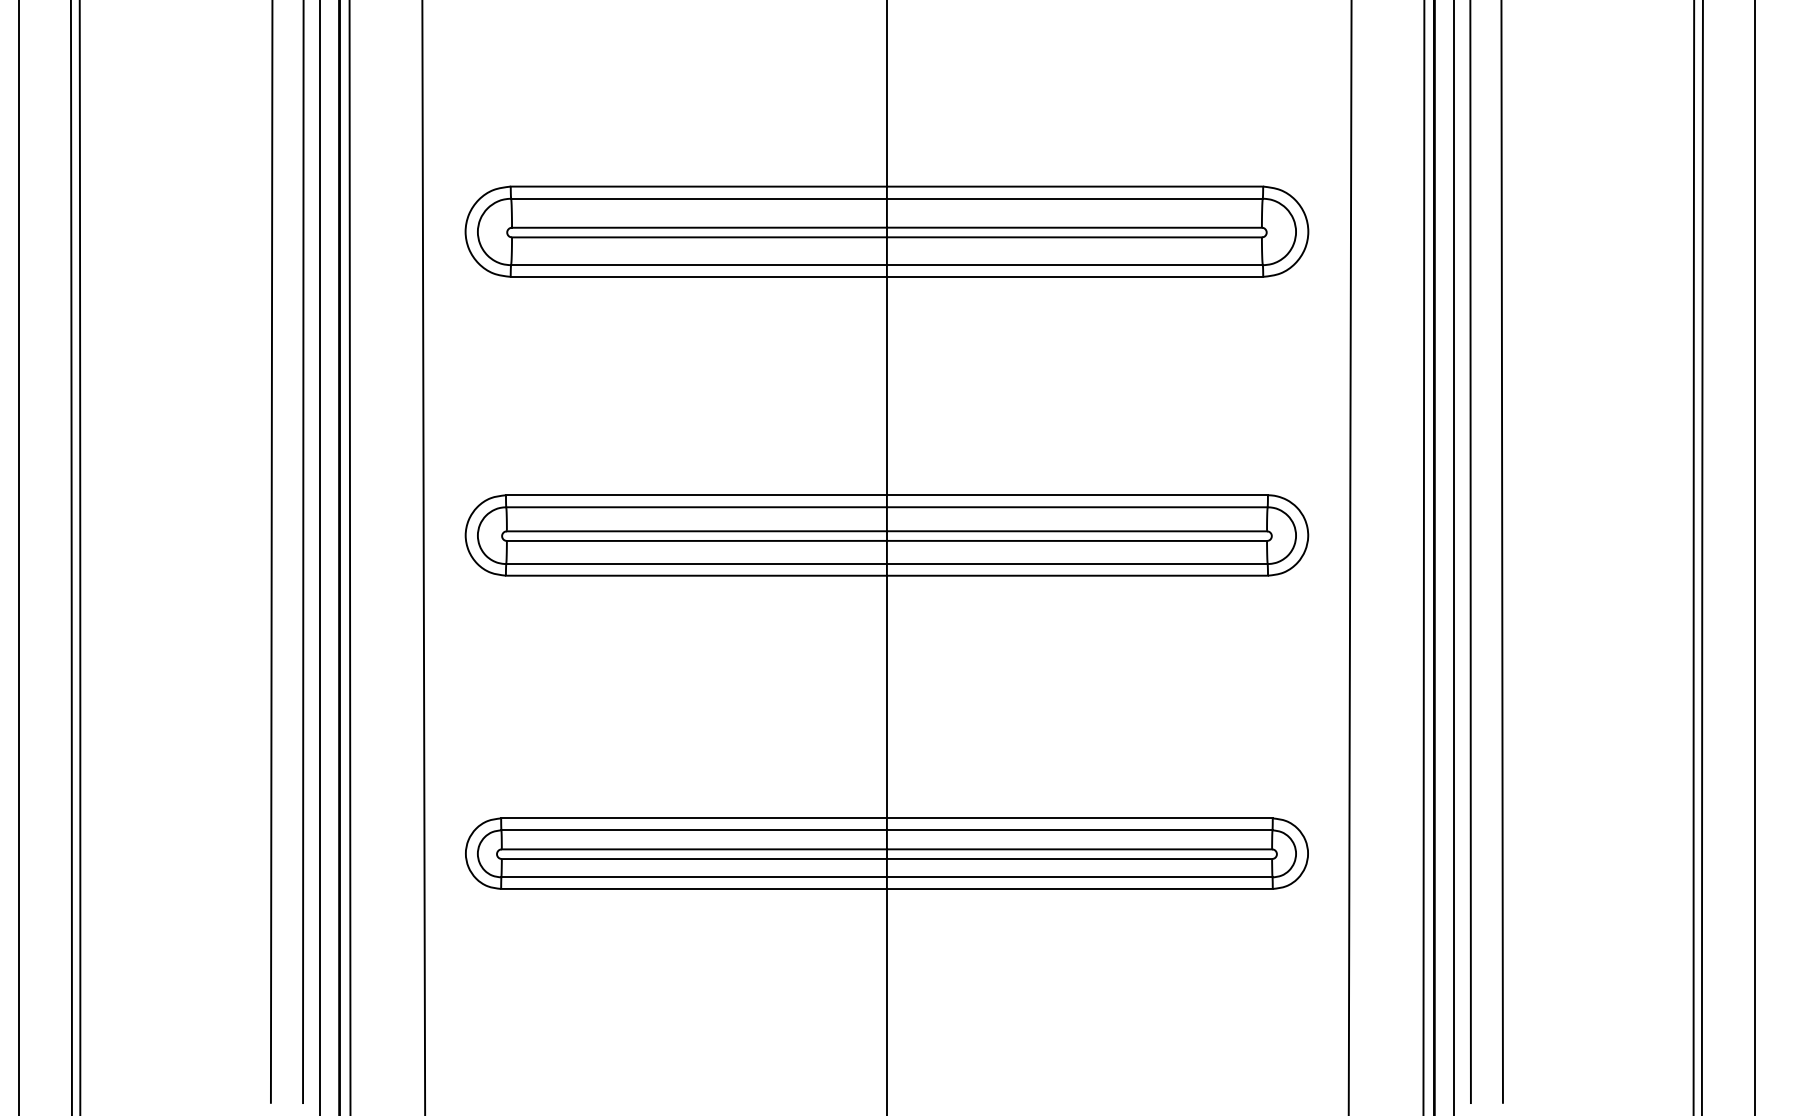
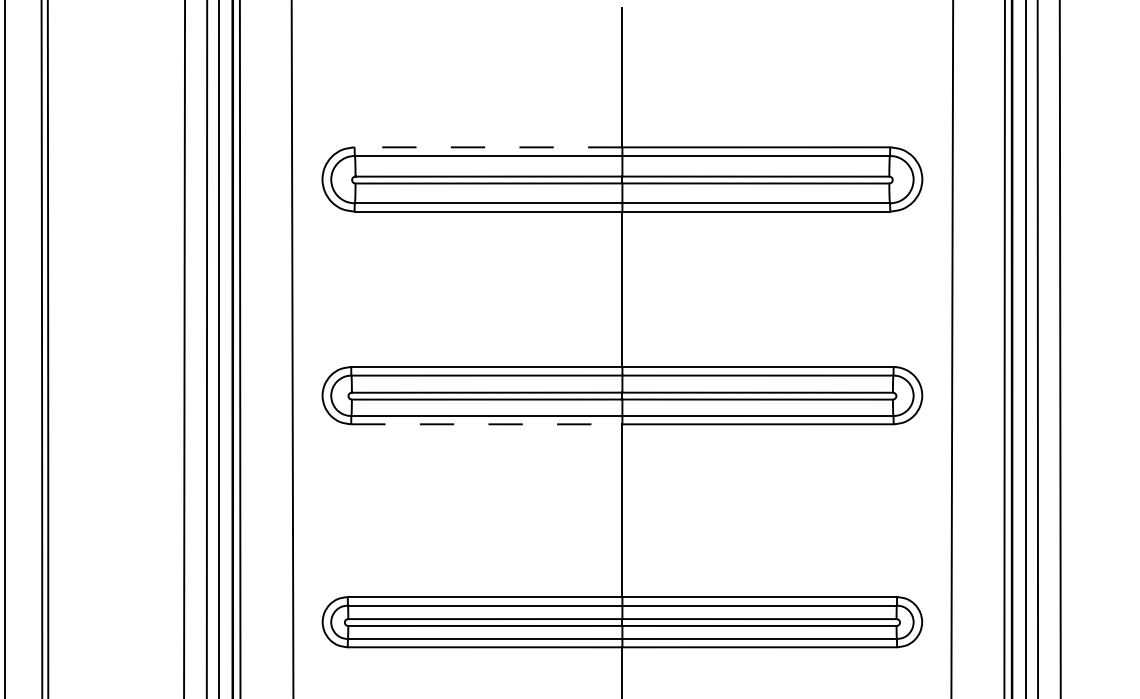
line: (698, 186) -> (488, 147), solid -> dashed
line: (696, 575) -> (486, 424), solid -> dashed

